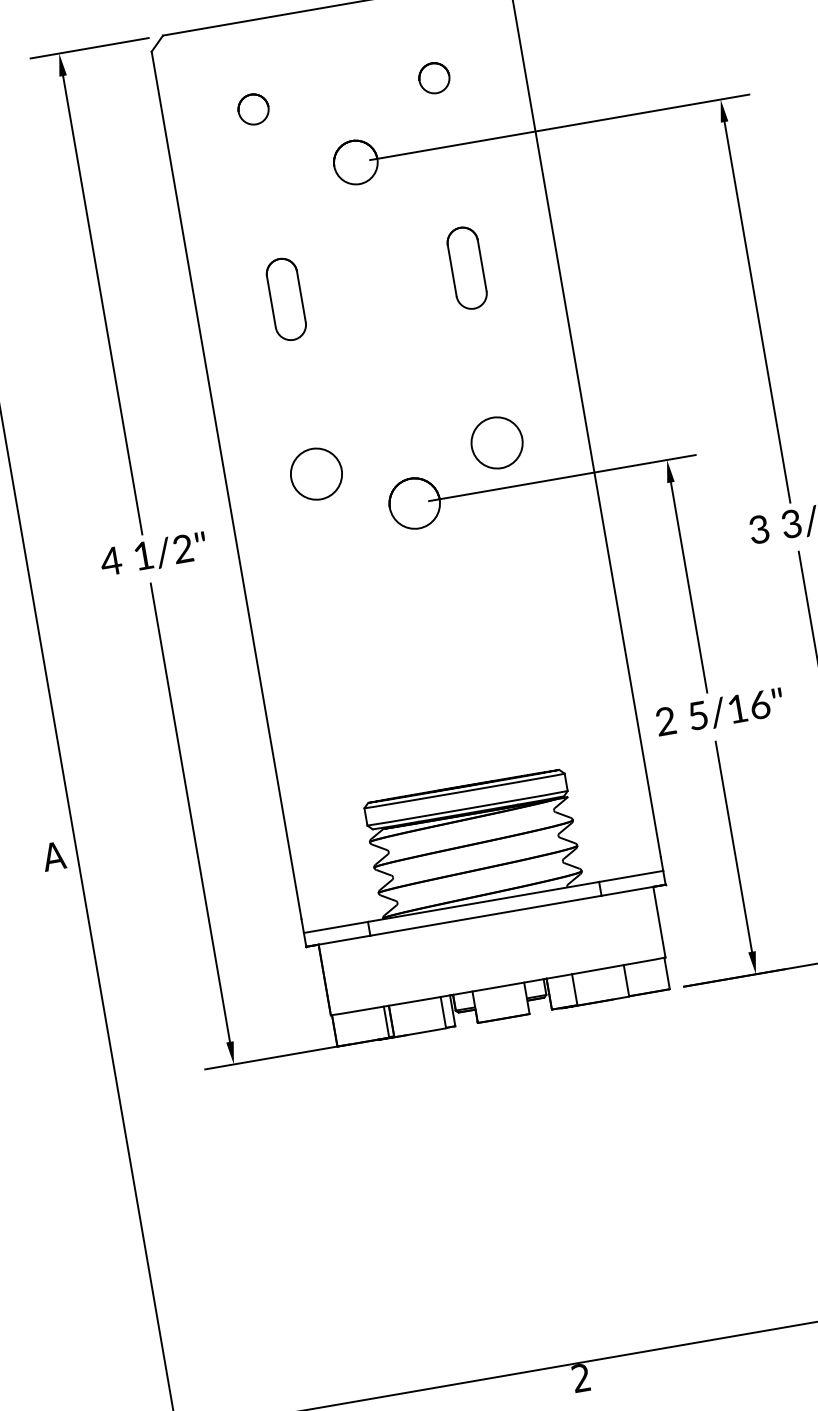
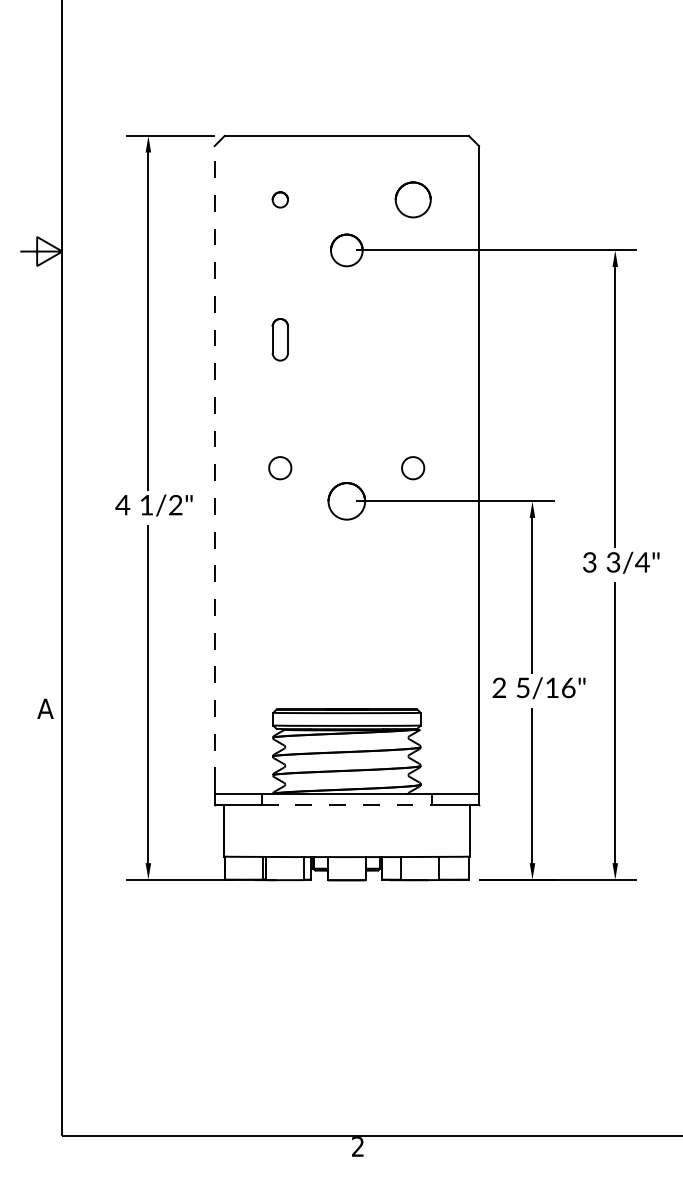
part: (434, 77) -> (413, 199), size x1.6
part: (253, 108) -> (280, 199), size x0.7
part: (467, 267) -> (413, 339), removed
part: (286, 299) -> (280, 339), size x0.7
circle: (496, 442) -> (412, 467), size x0.6
circle: (315, 473) -> (279, 467), size x0.6
line: (226, 484) -> (214, 464), solid -> dashed
line: (486, 915) -> (347, 804), solid -> dashed

